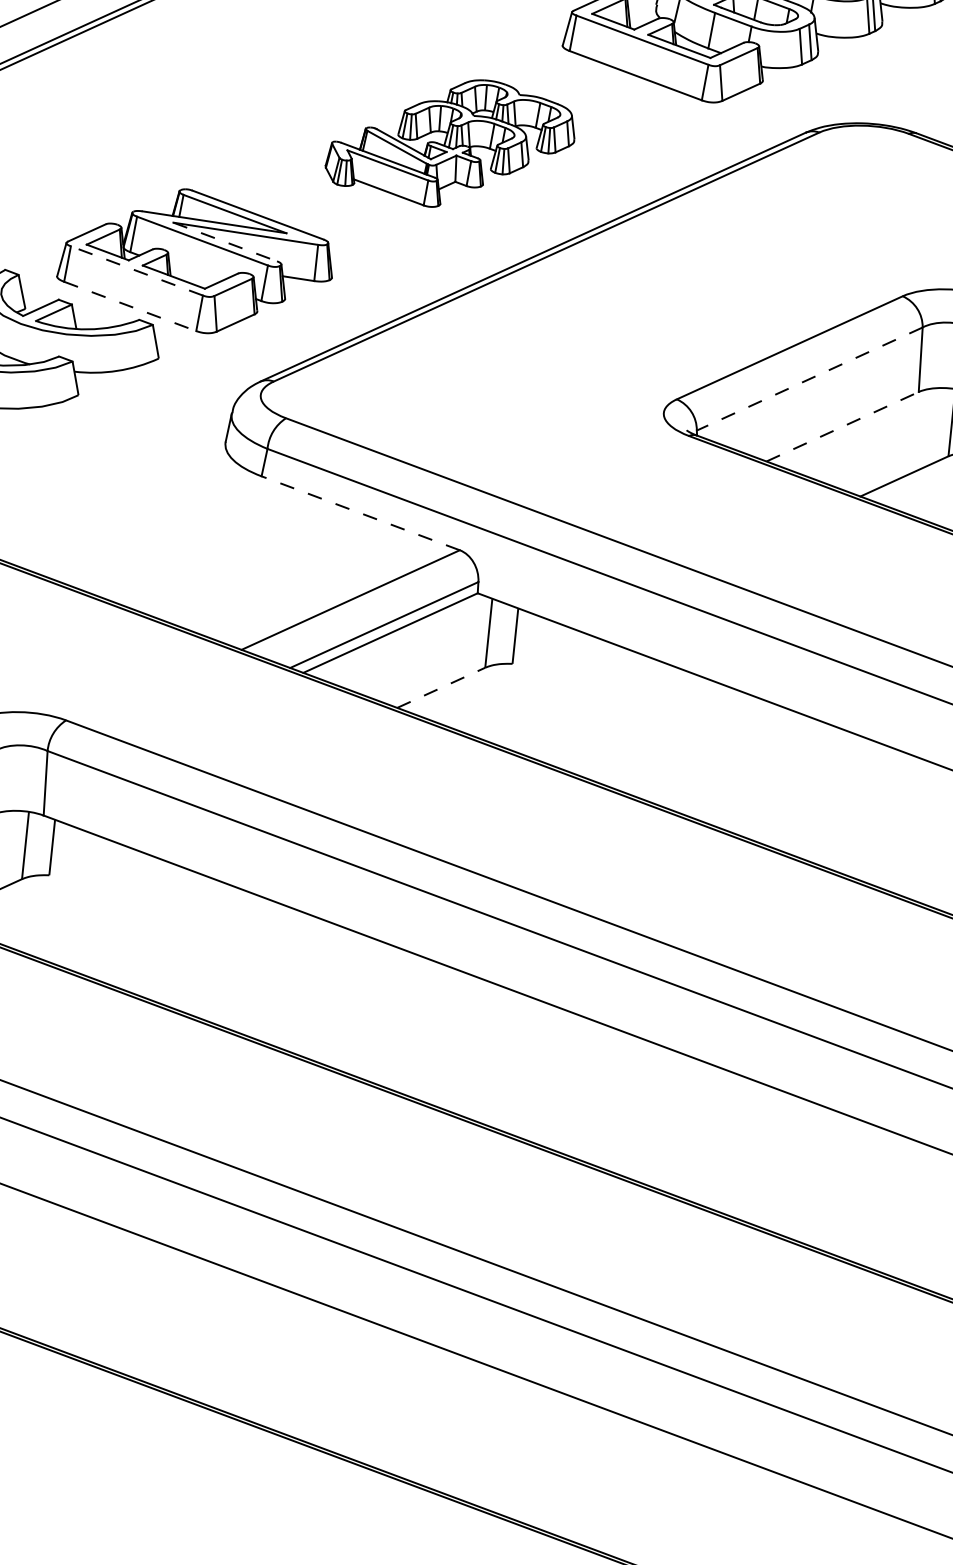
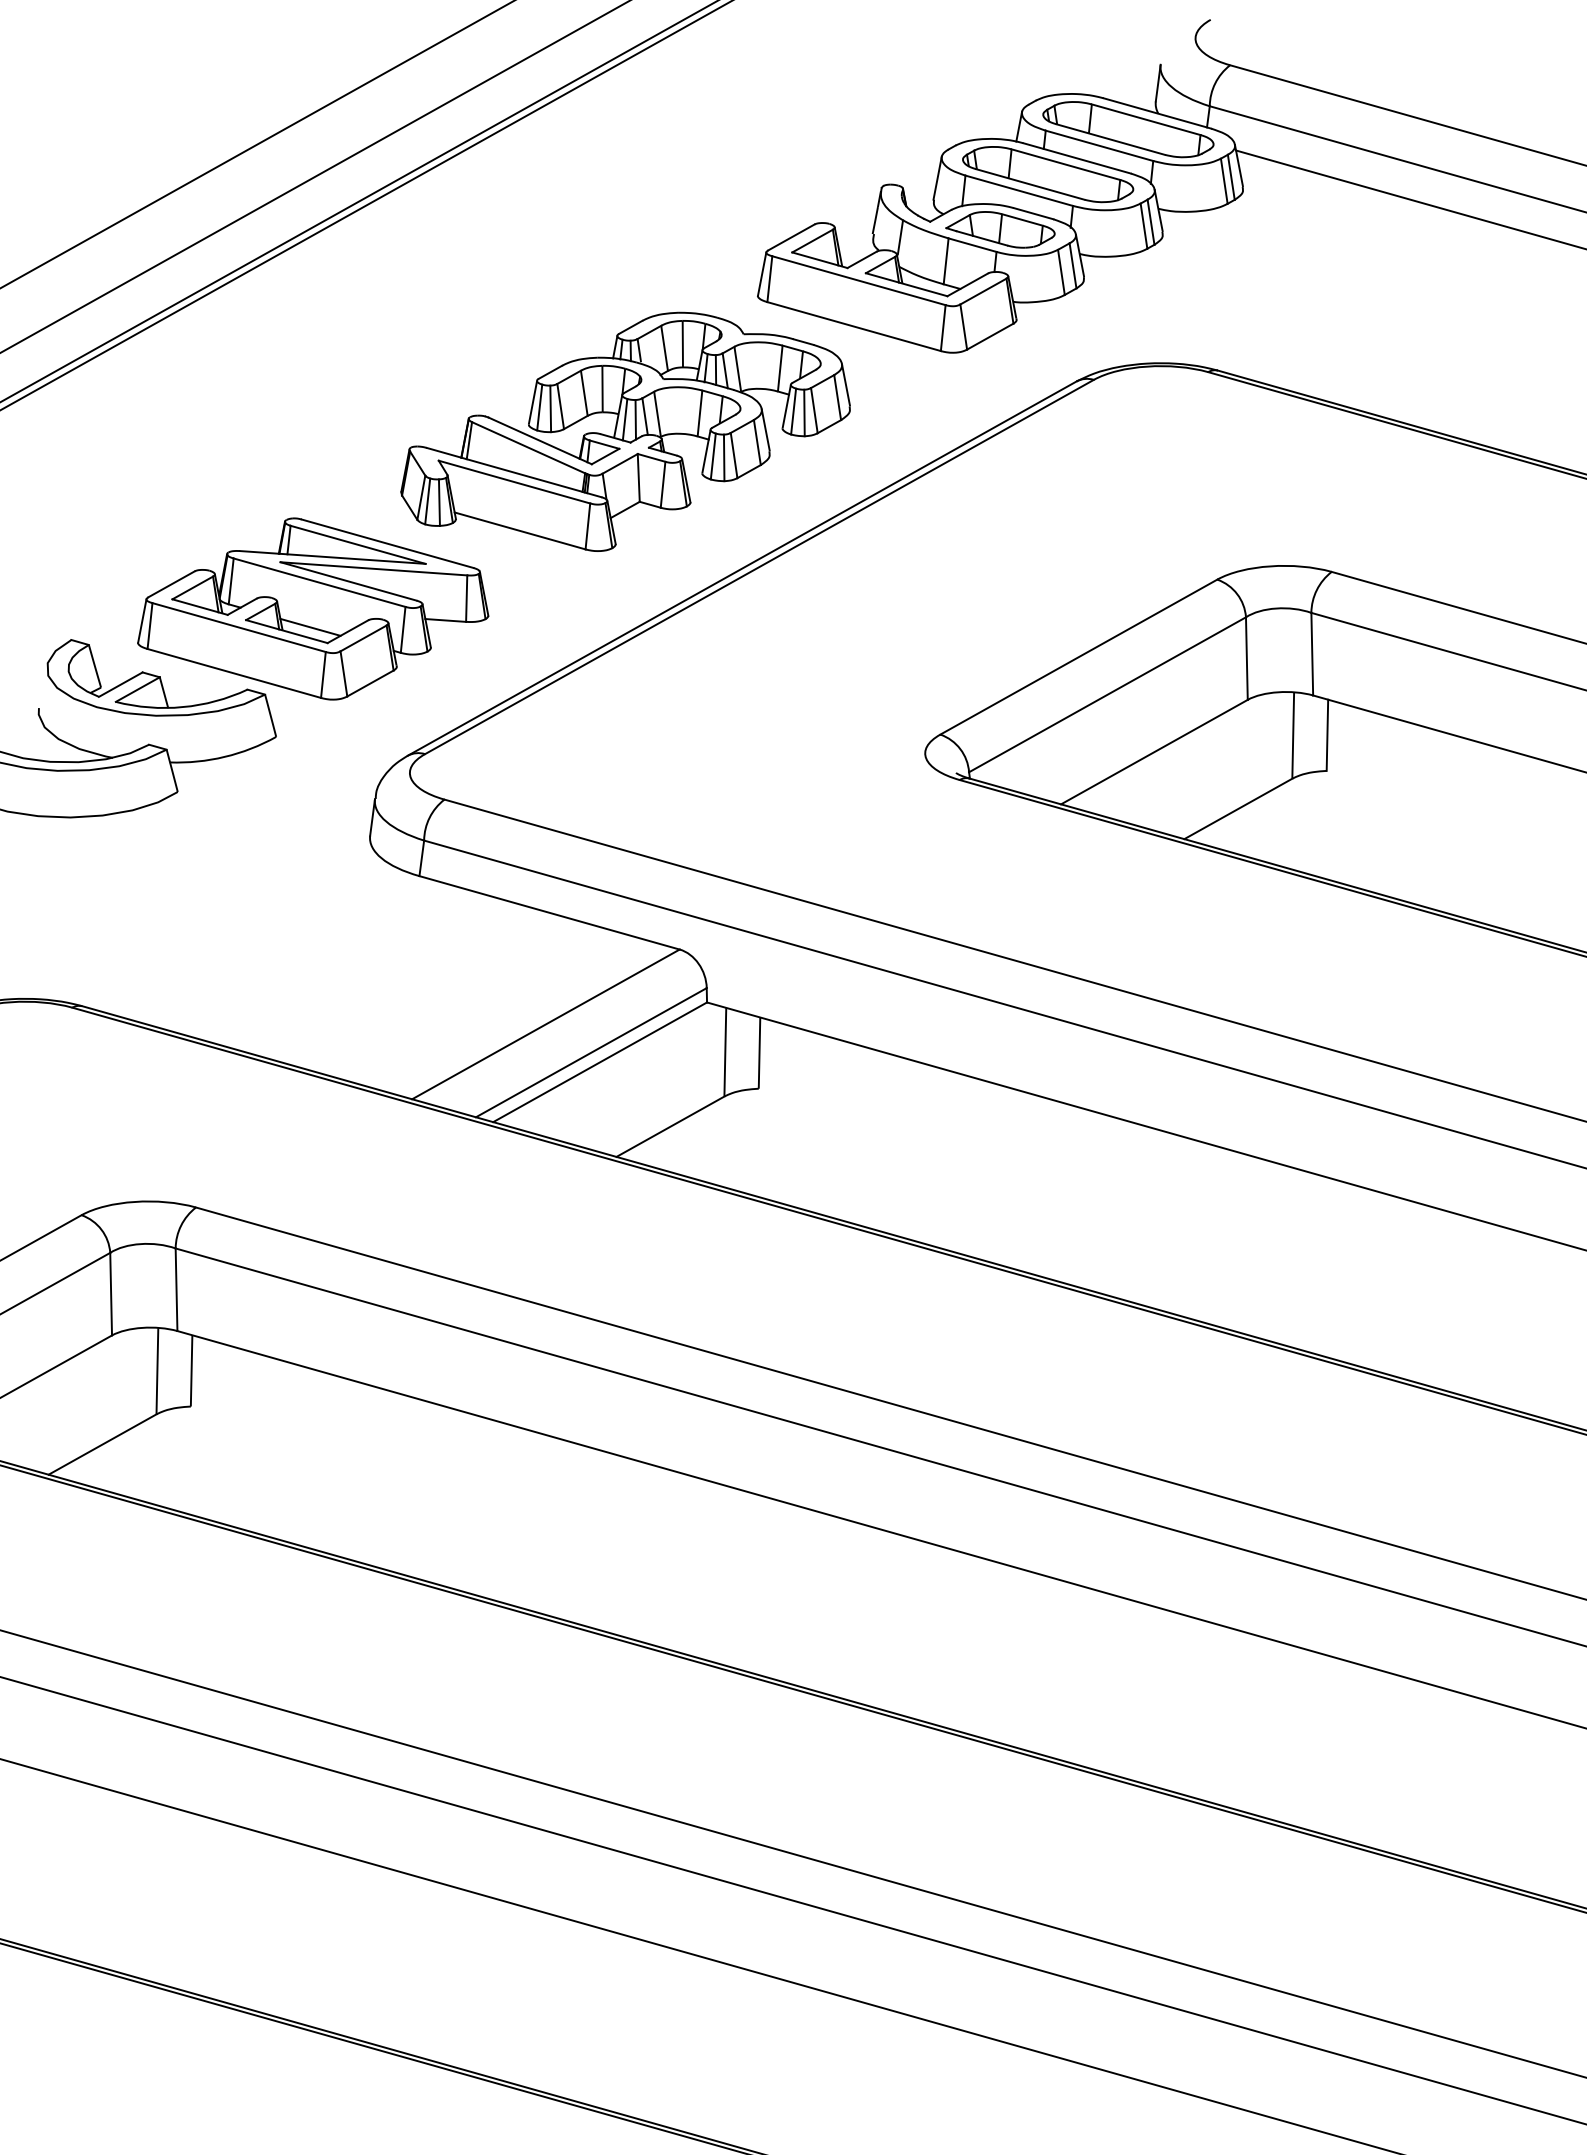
part: (450, 142) -> (625, 431), size x1.43
line: (225, 242) -> (348, 581), dashed -> solid
line: (136, 270) -> (238, 627), dashed -> solid
line: (192, 274) -> (310, 626), added
line: (130, 306) -> (234, 673), dashed -> solid
line: (809, 378) -> (1107, 694), dashed -> solid
line: (842, 427) -> (1154, 752), dashed -> solid
line: (360, 513) -> (549, 912), dashed -> solid
line: (441, 687) -> (670, 1126), dashed -> solid

